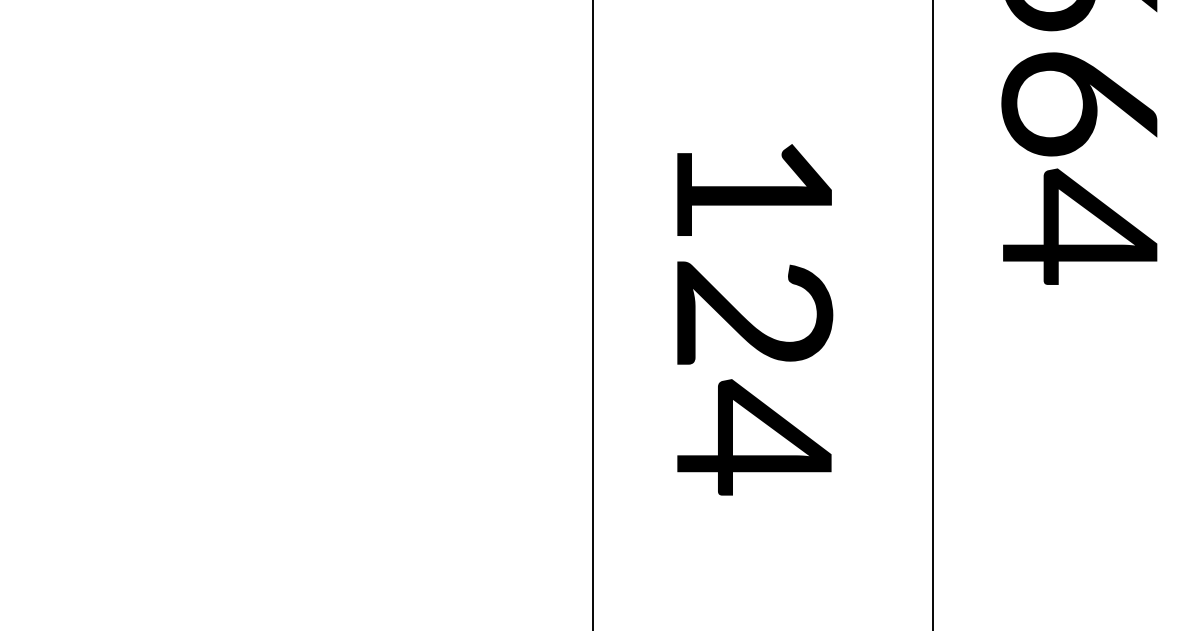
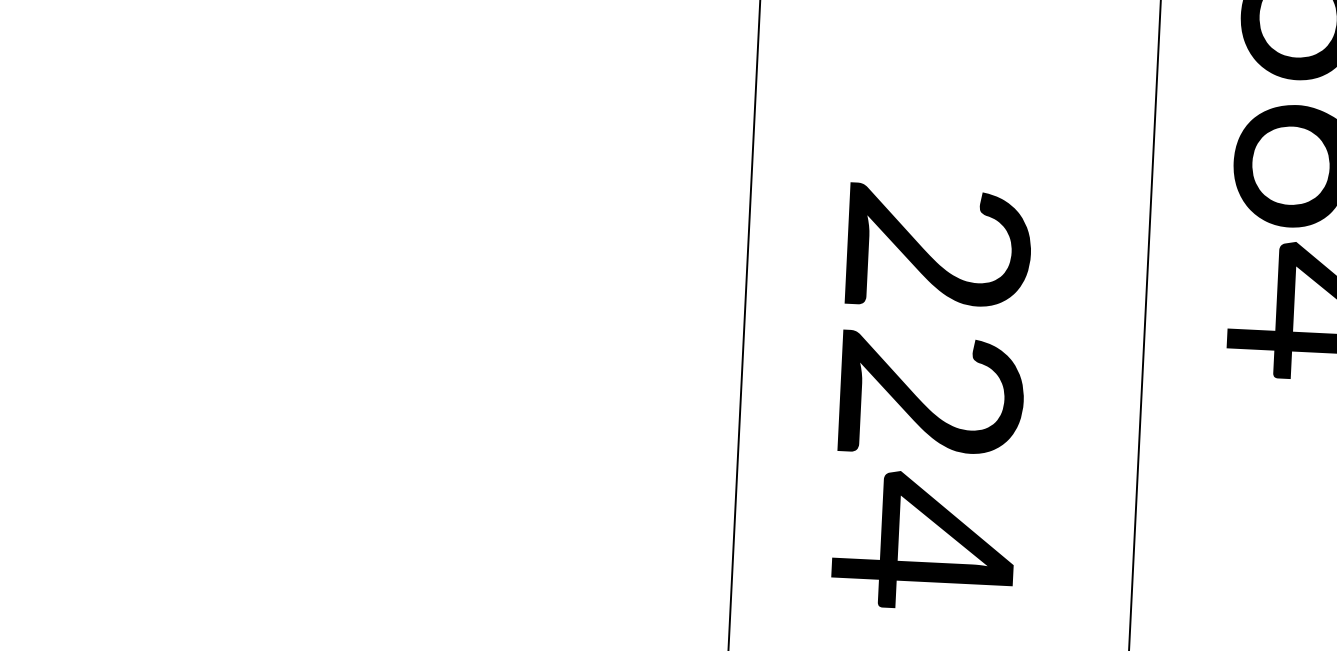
text: (755, 187) -> (939, 246), 124 -> 224

